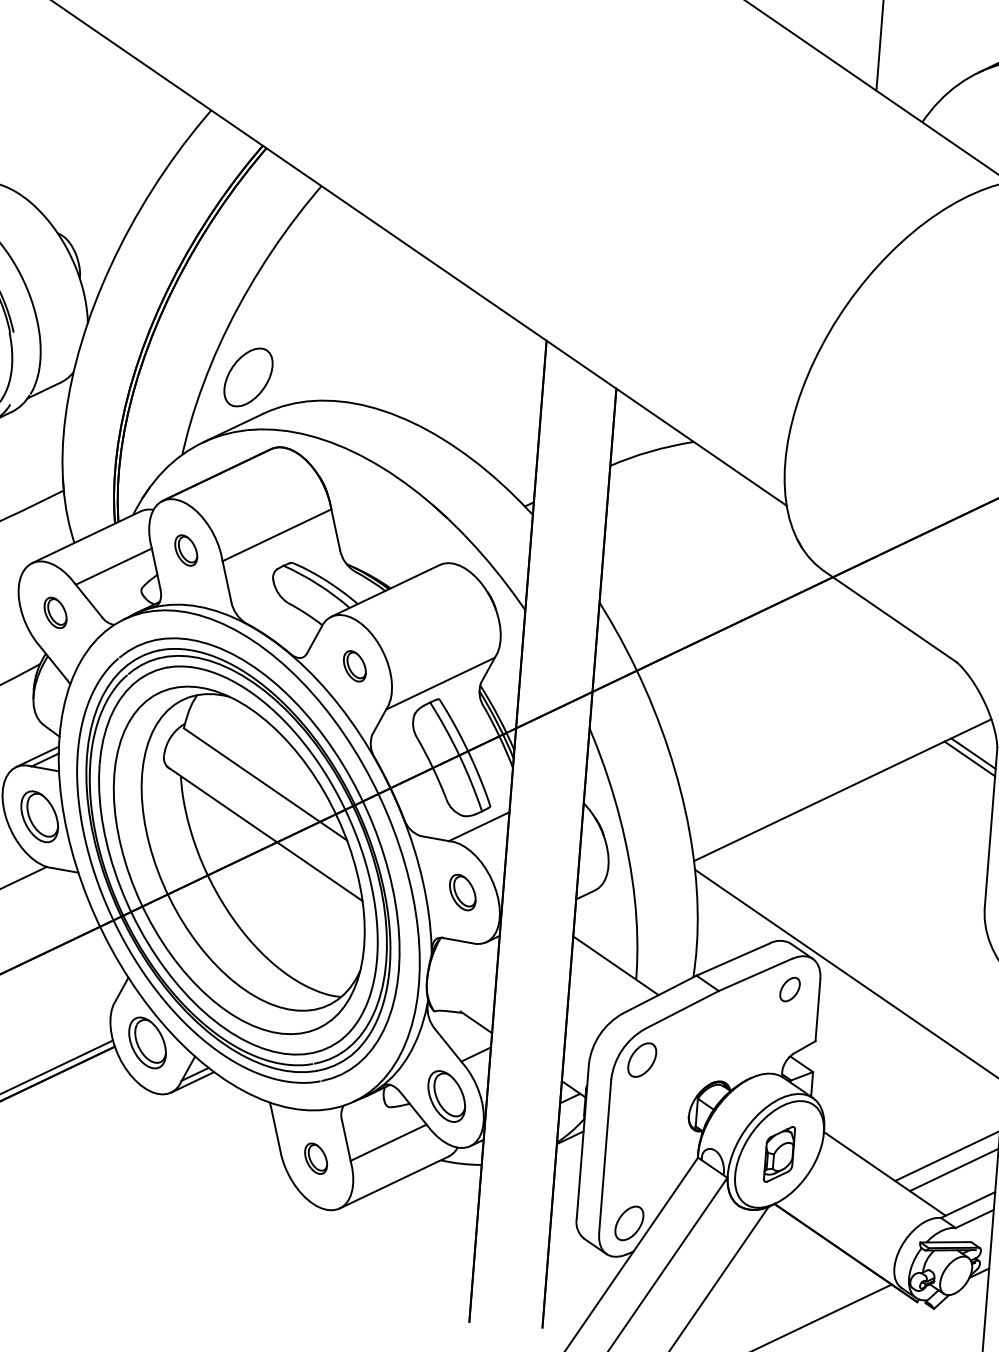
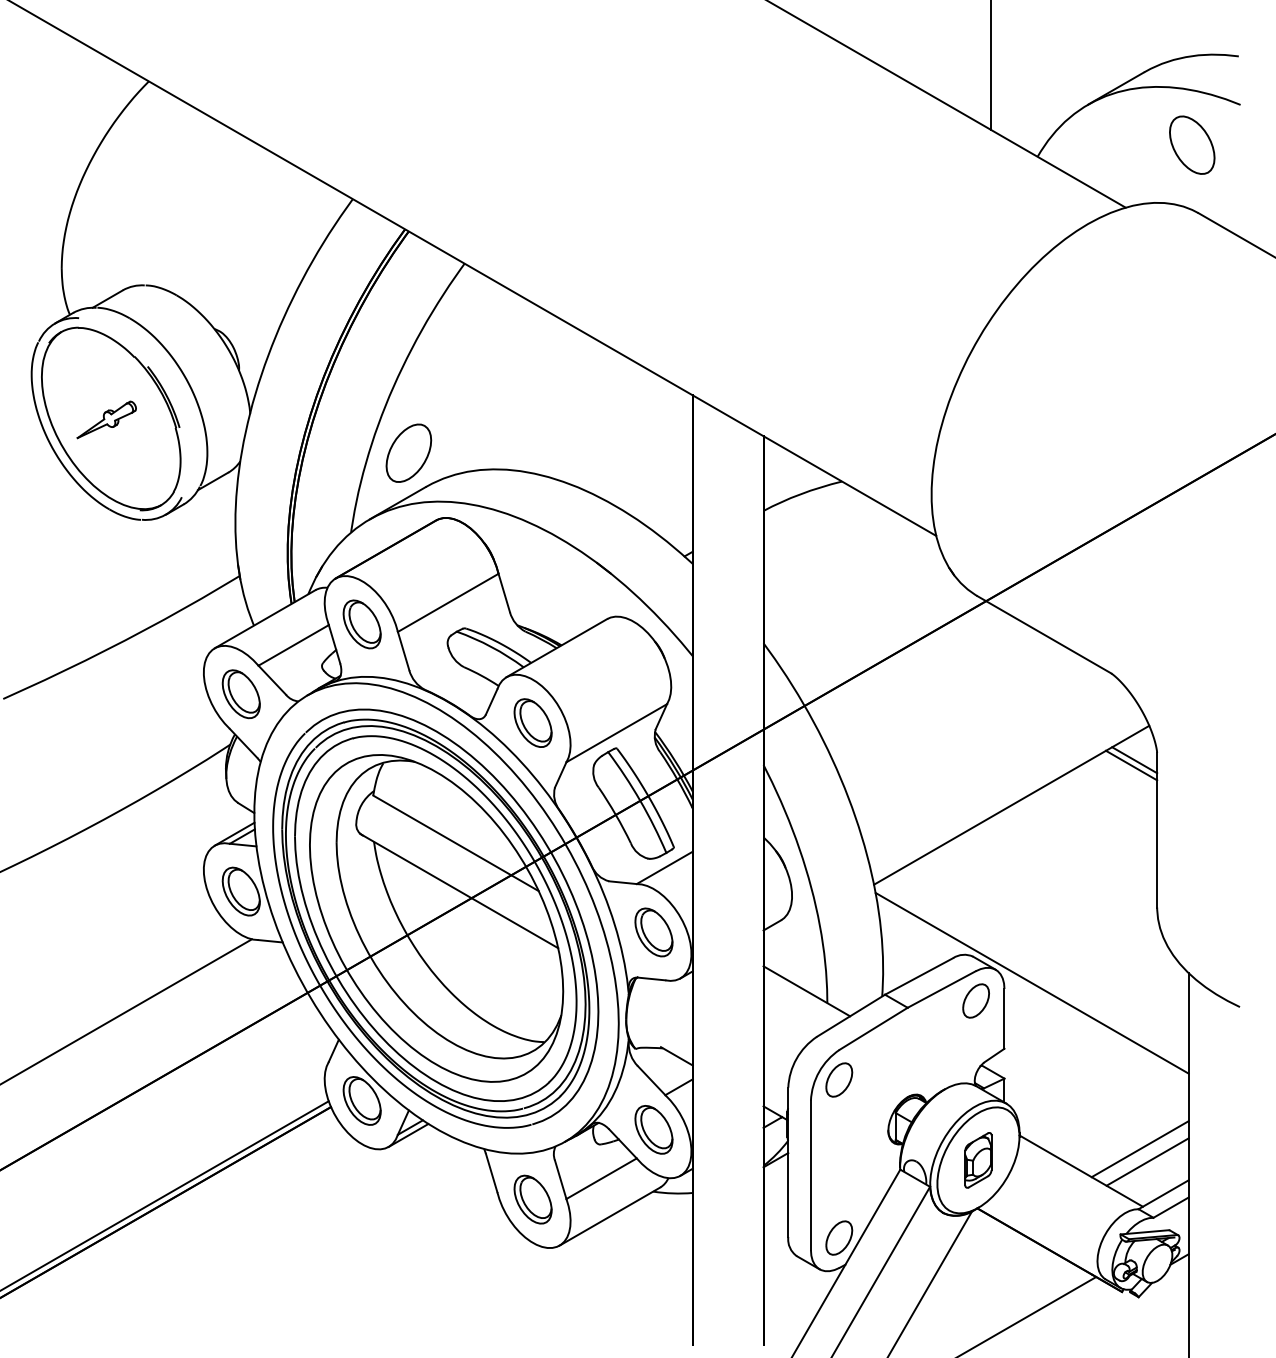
part: (185, 550) -> (361, 624), size x1.67
part: (54, 613) -> (240, 694), size x1.67
part: (354, 665) -> (532, 722), size x1.67
part: (462, 892) -> (653, 932), size x1.43
part: (789, 989) -> (975, 1000), size x1.43
part: (315, 1158) -> (532, 1199), size x1.67

